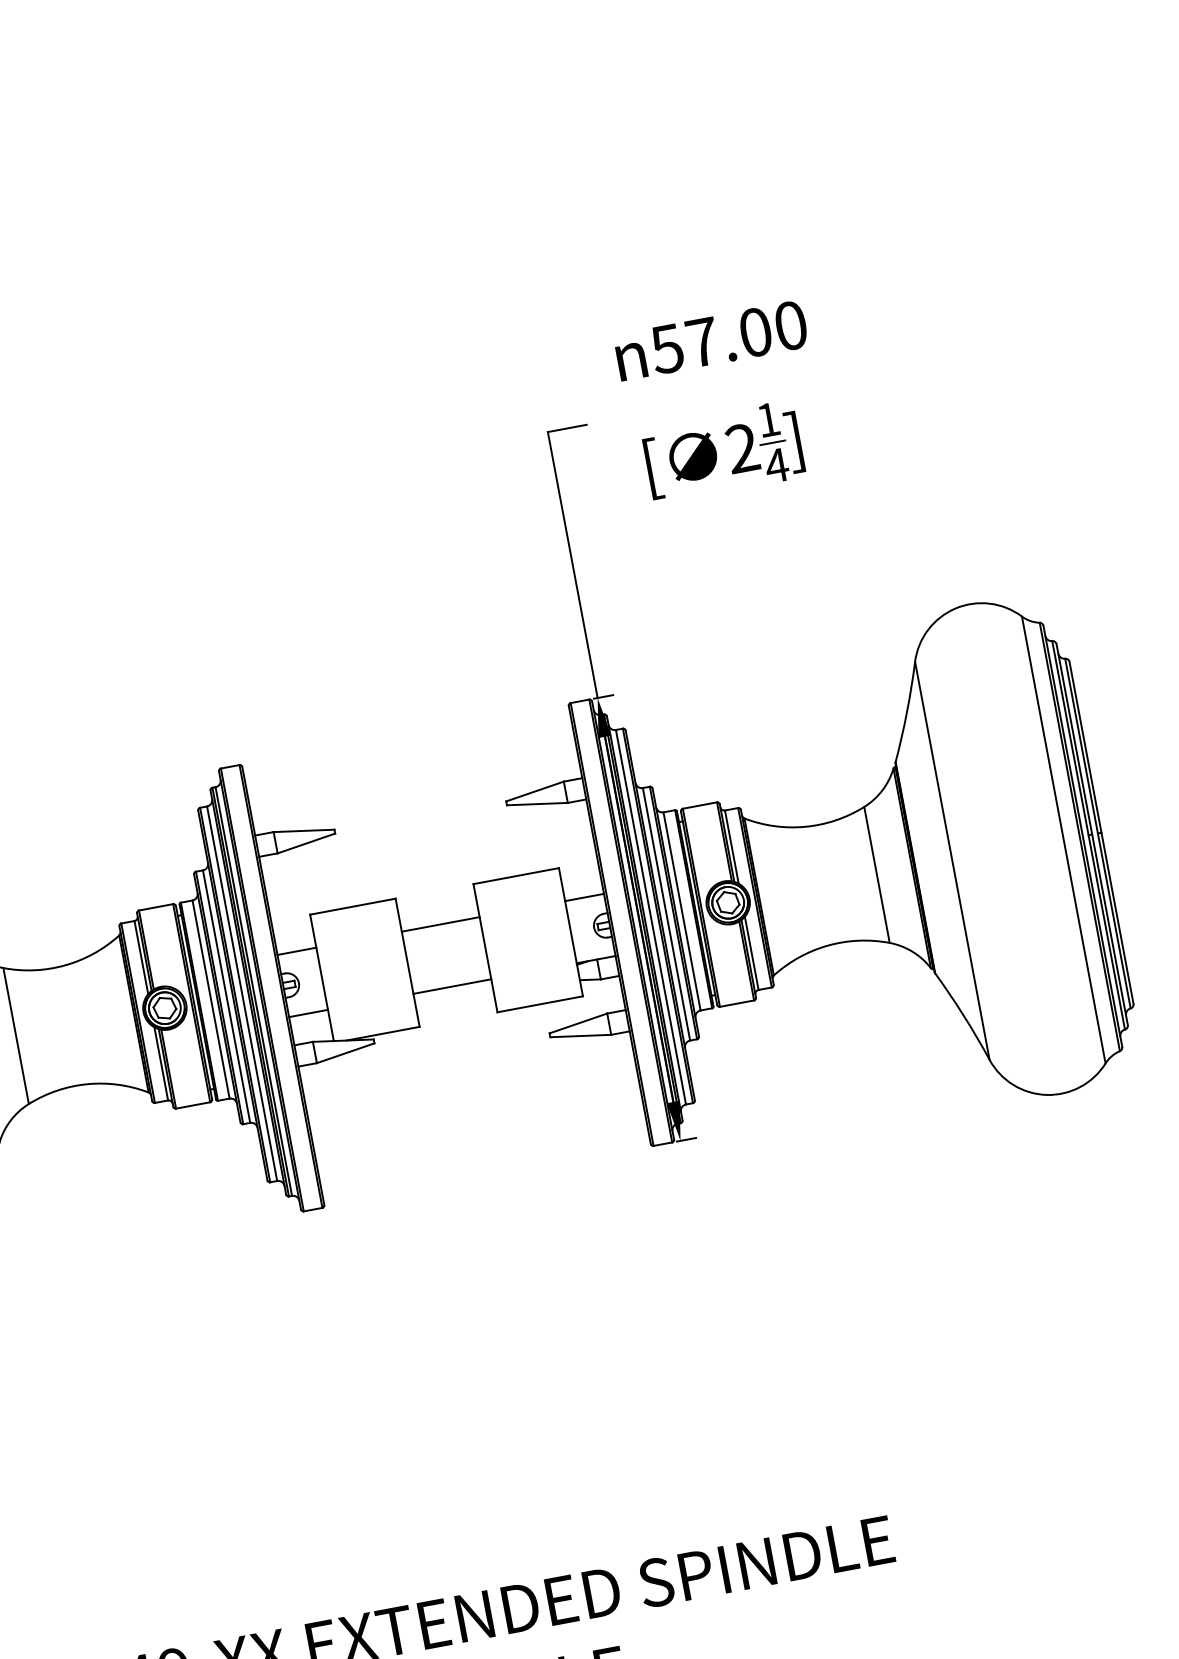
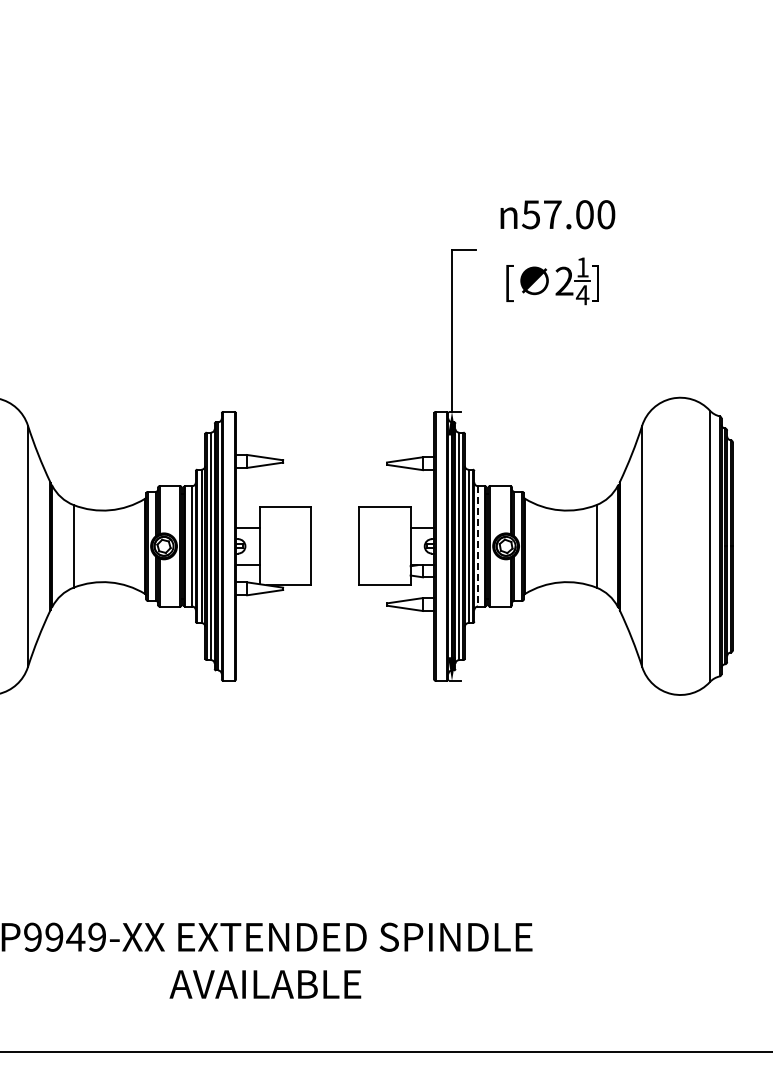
line: (682, 911) -> (478, 546), solid -> dashed
line: (439, 924) -> (334, 527), removed
line: (451, 987) -> (334, 565), removed

